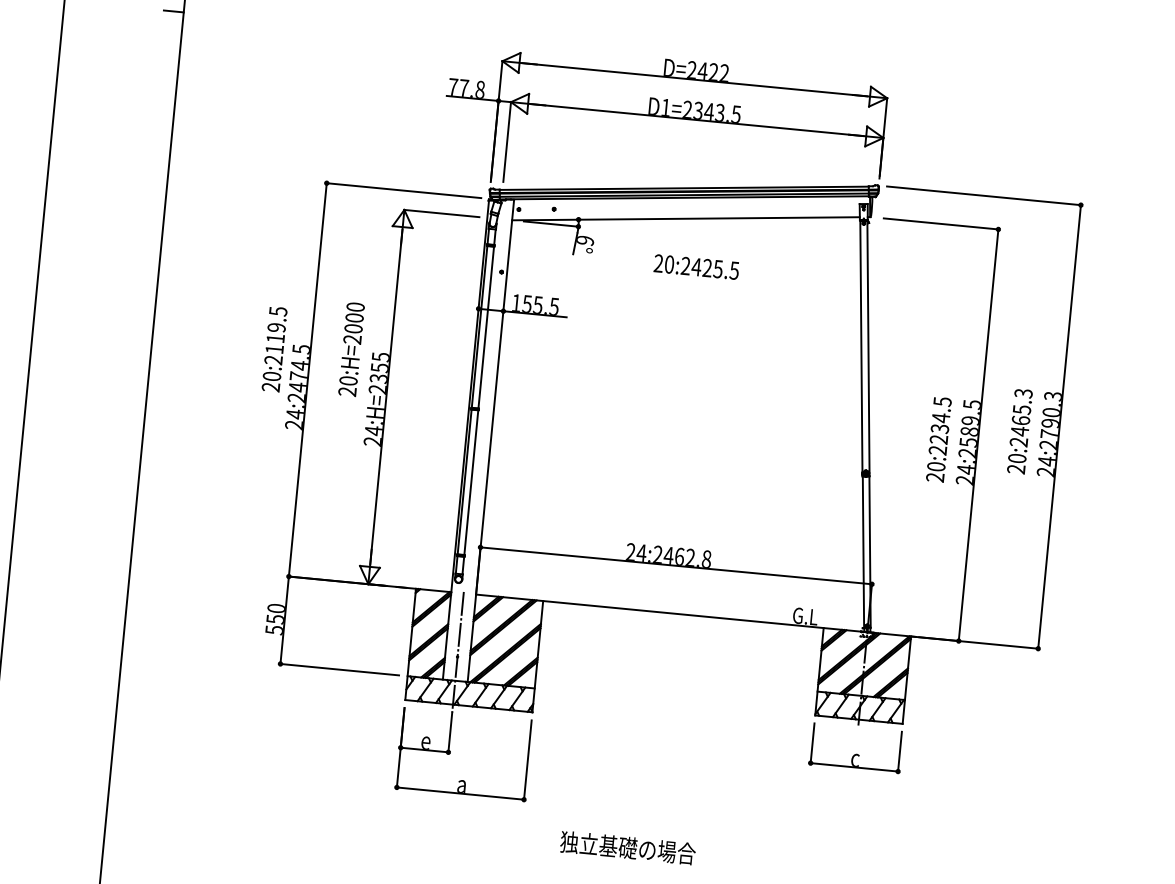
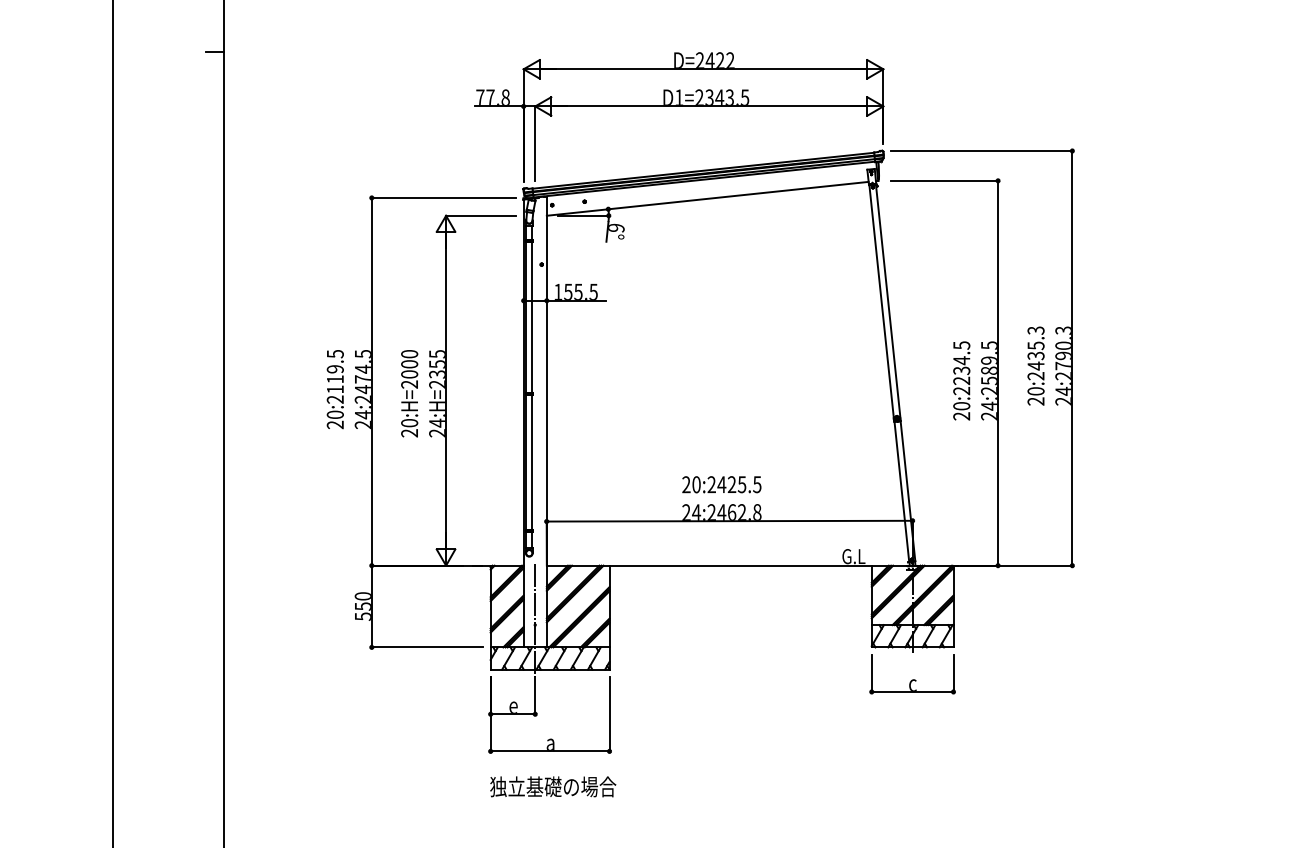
text: (696, 266) -> (721, 484), moved
text: (273, 349) -> (334, 389), moved
text: (351, 349) -> (409, 393), moved
text: (1020, 420) -> (1035, 355), 20:2465.3 -> 20:2435.3
text: (628, 847) -> (553, 786), moved

